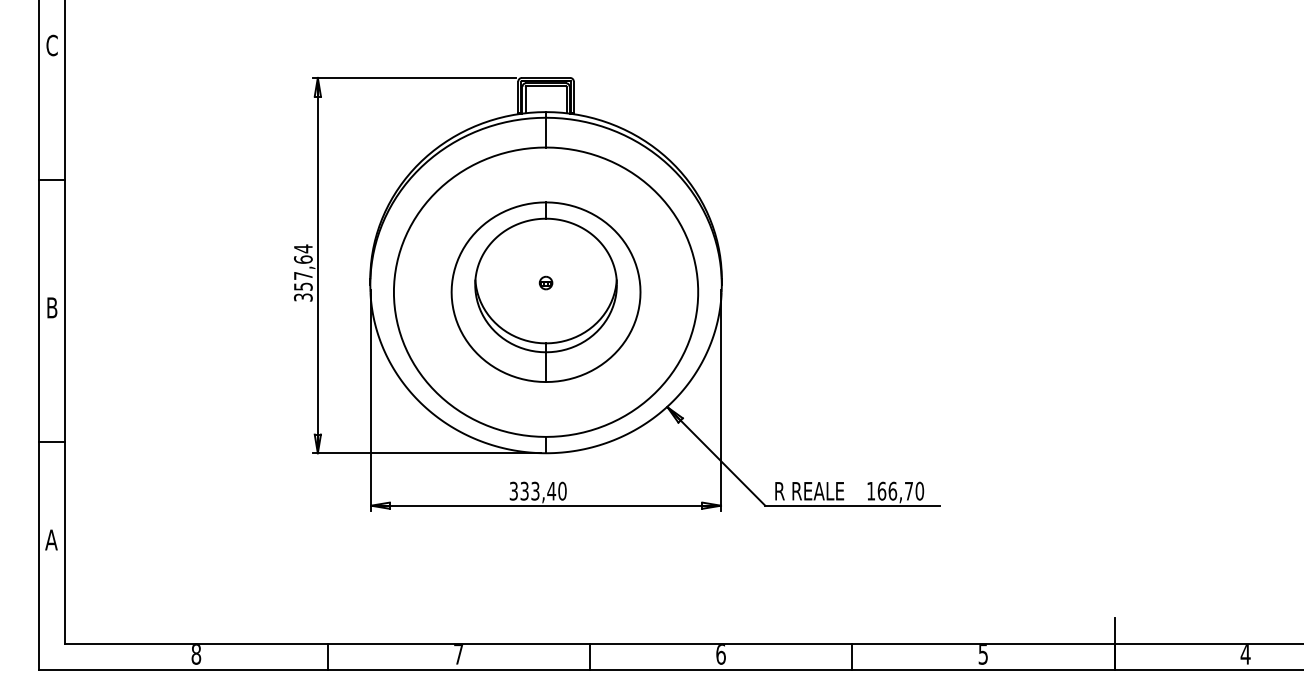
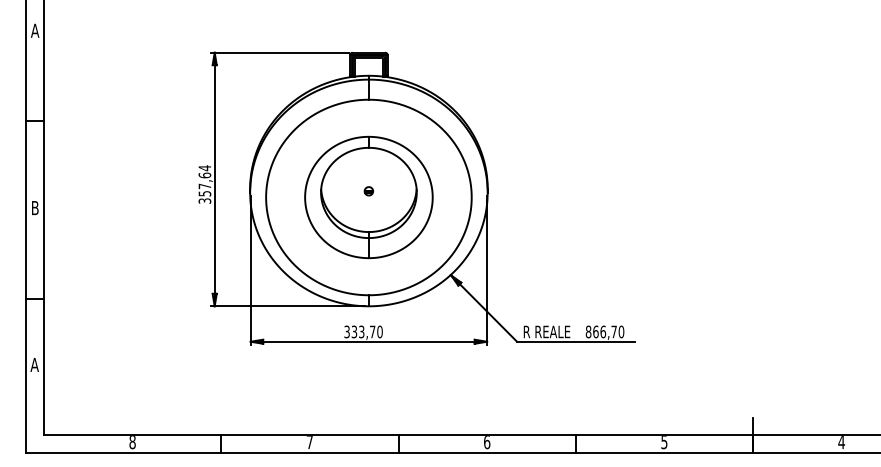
text: (52, 45) -> (35, 30), C -> A
text: (551, 490) -> (372, 331), 333,40 -> 333,70
text: (871, 490) -> (588, 331), 166,70 -> 866,70

